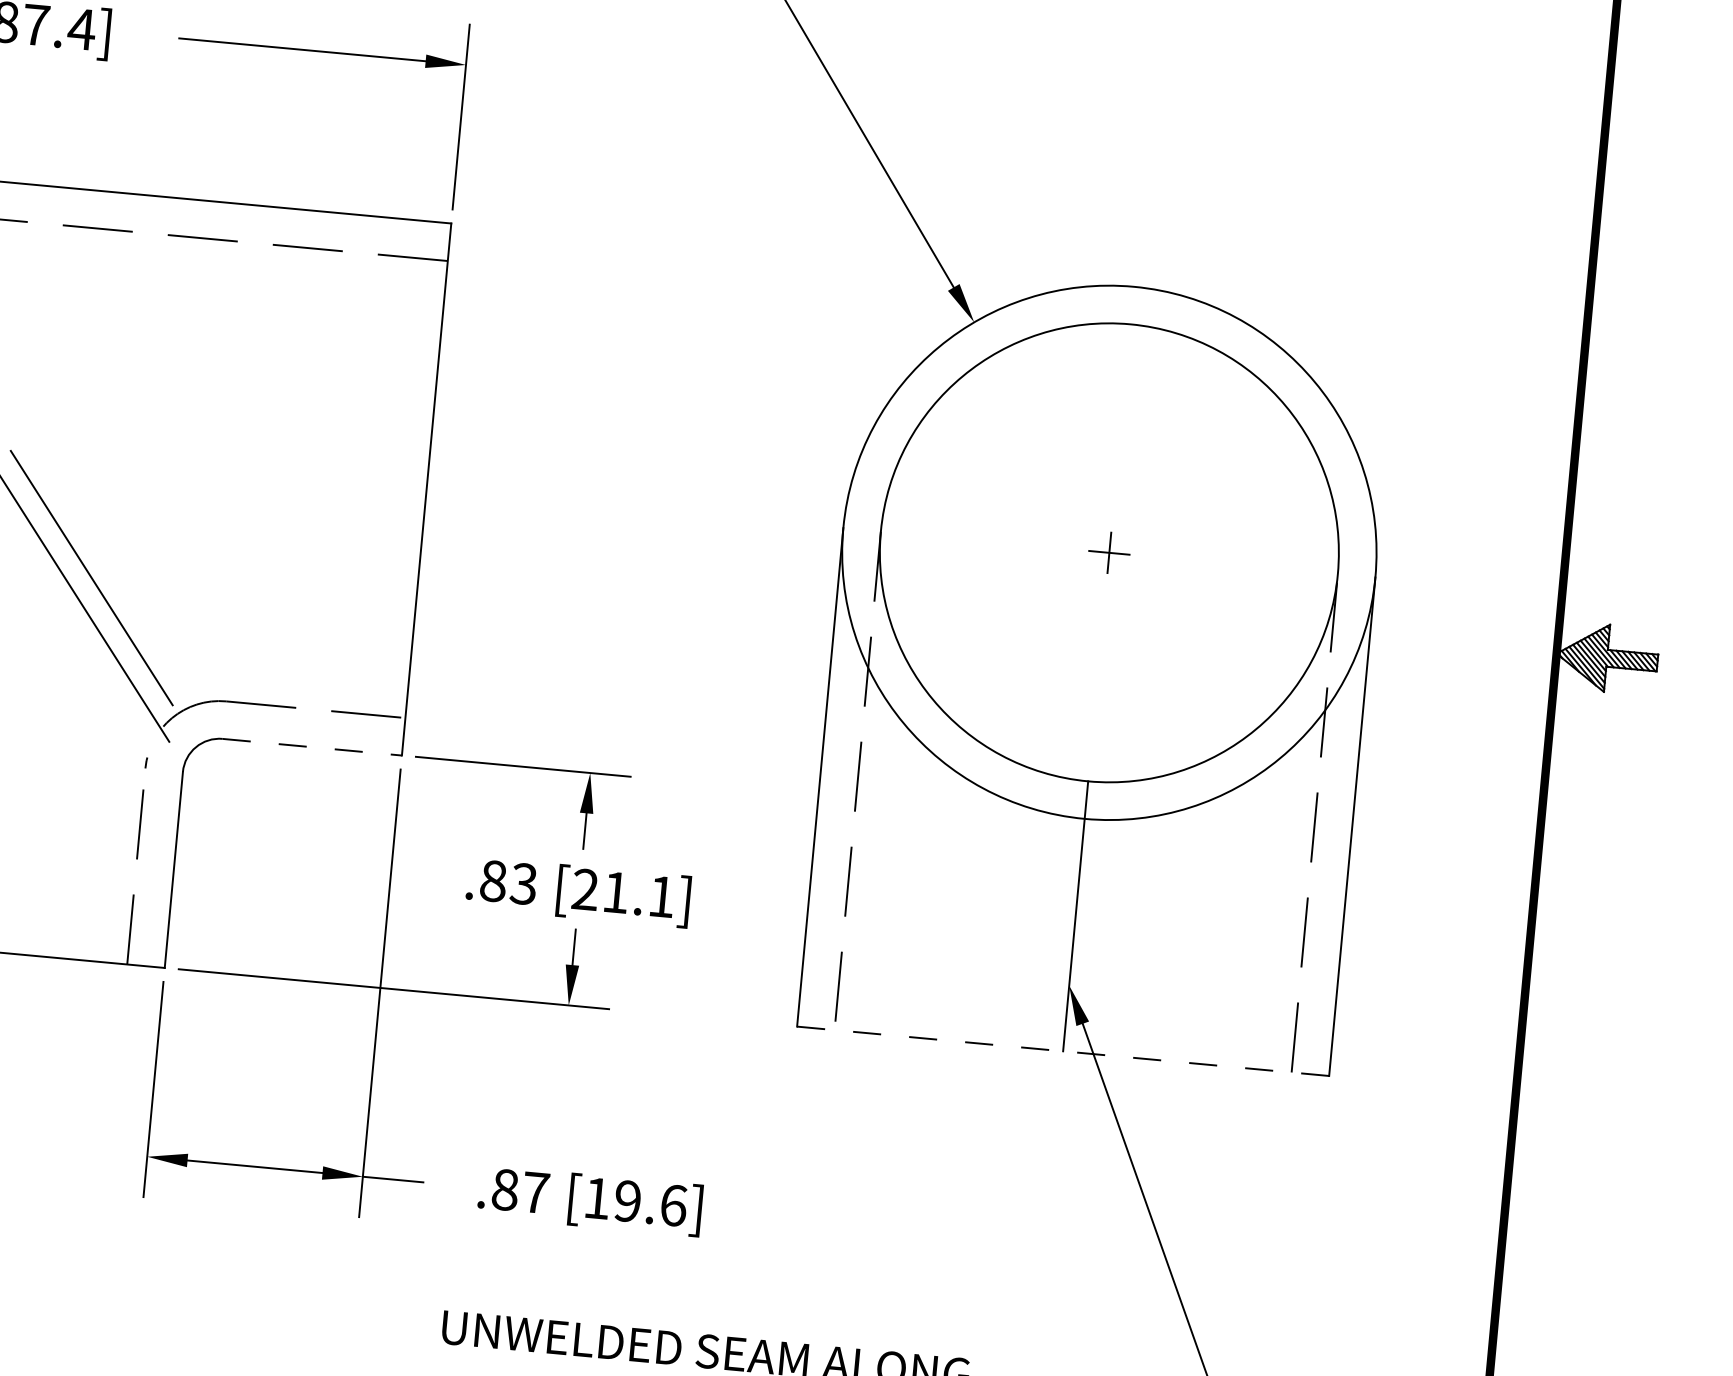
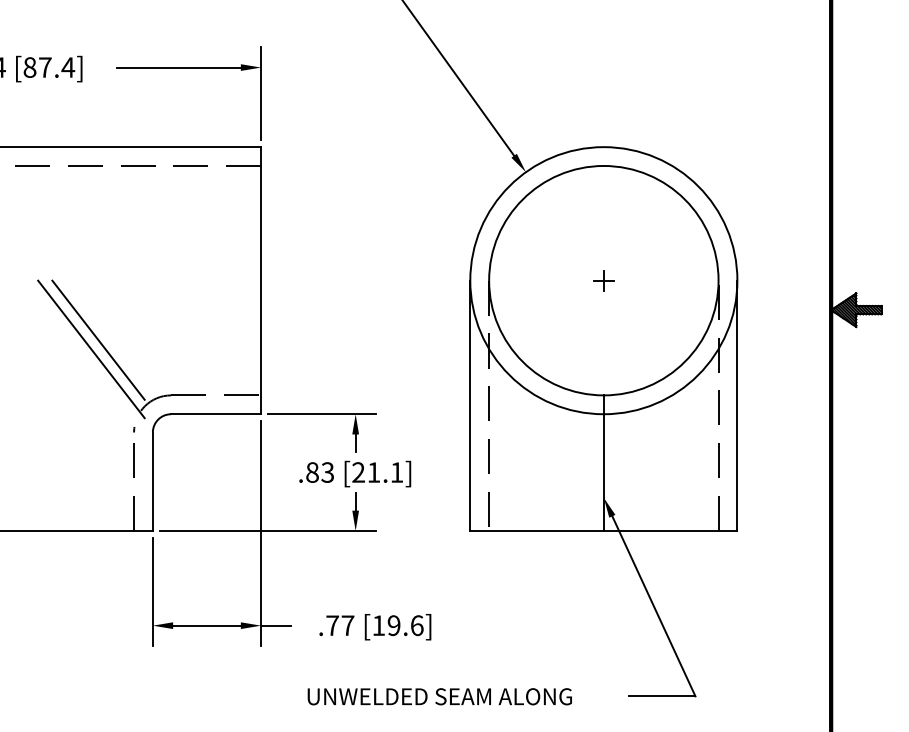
line: (313, 747) -> (216, 414), dashed -> solid
line: (1062, 1050) -> (603, 530), dashed -> solid
text: (505, 1189) -> (332, 625), .87 -> .77

